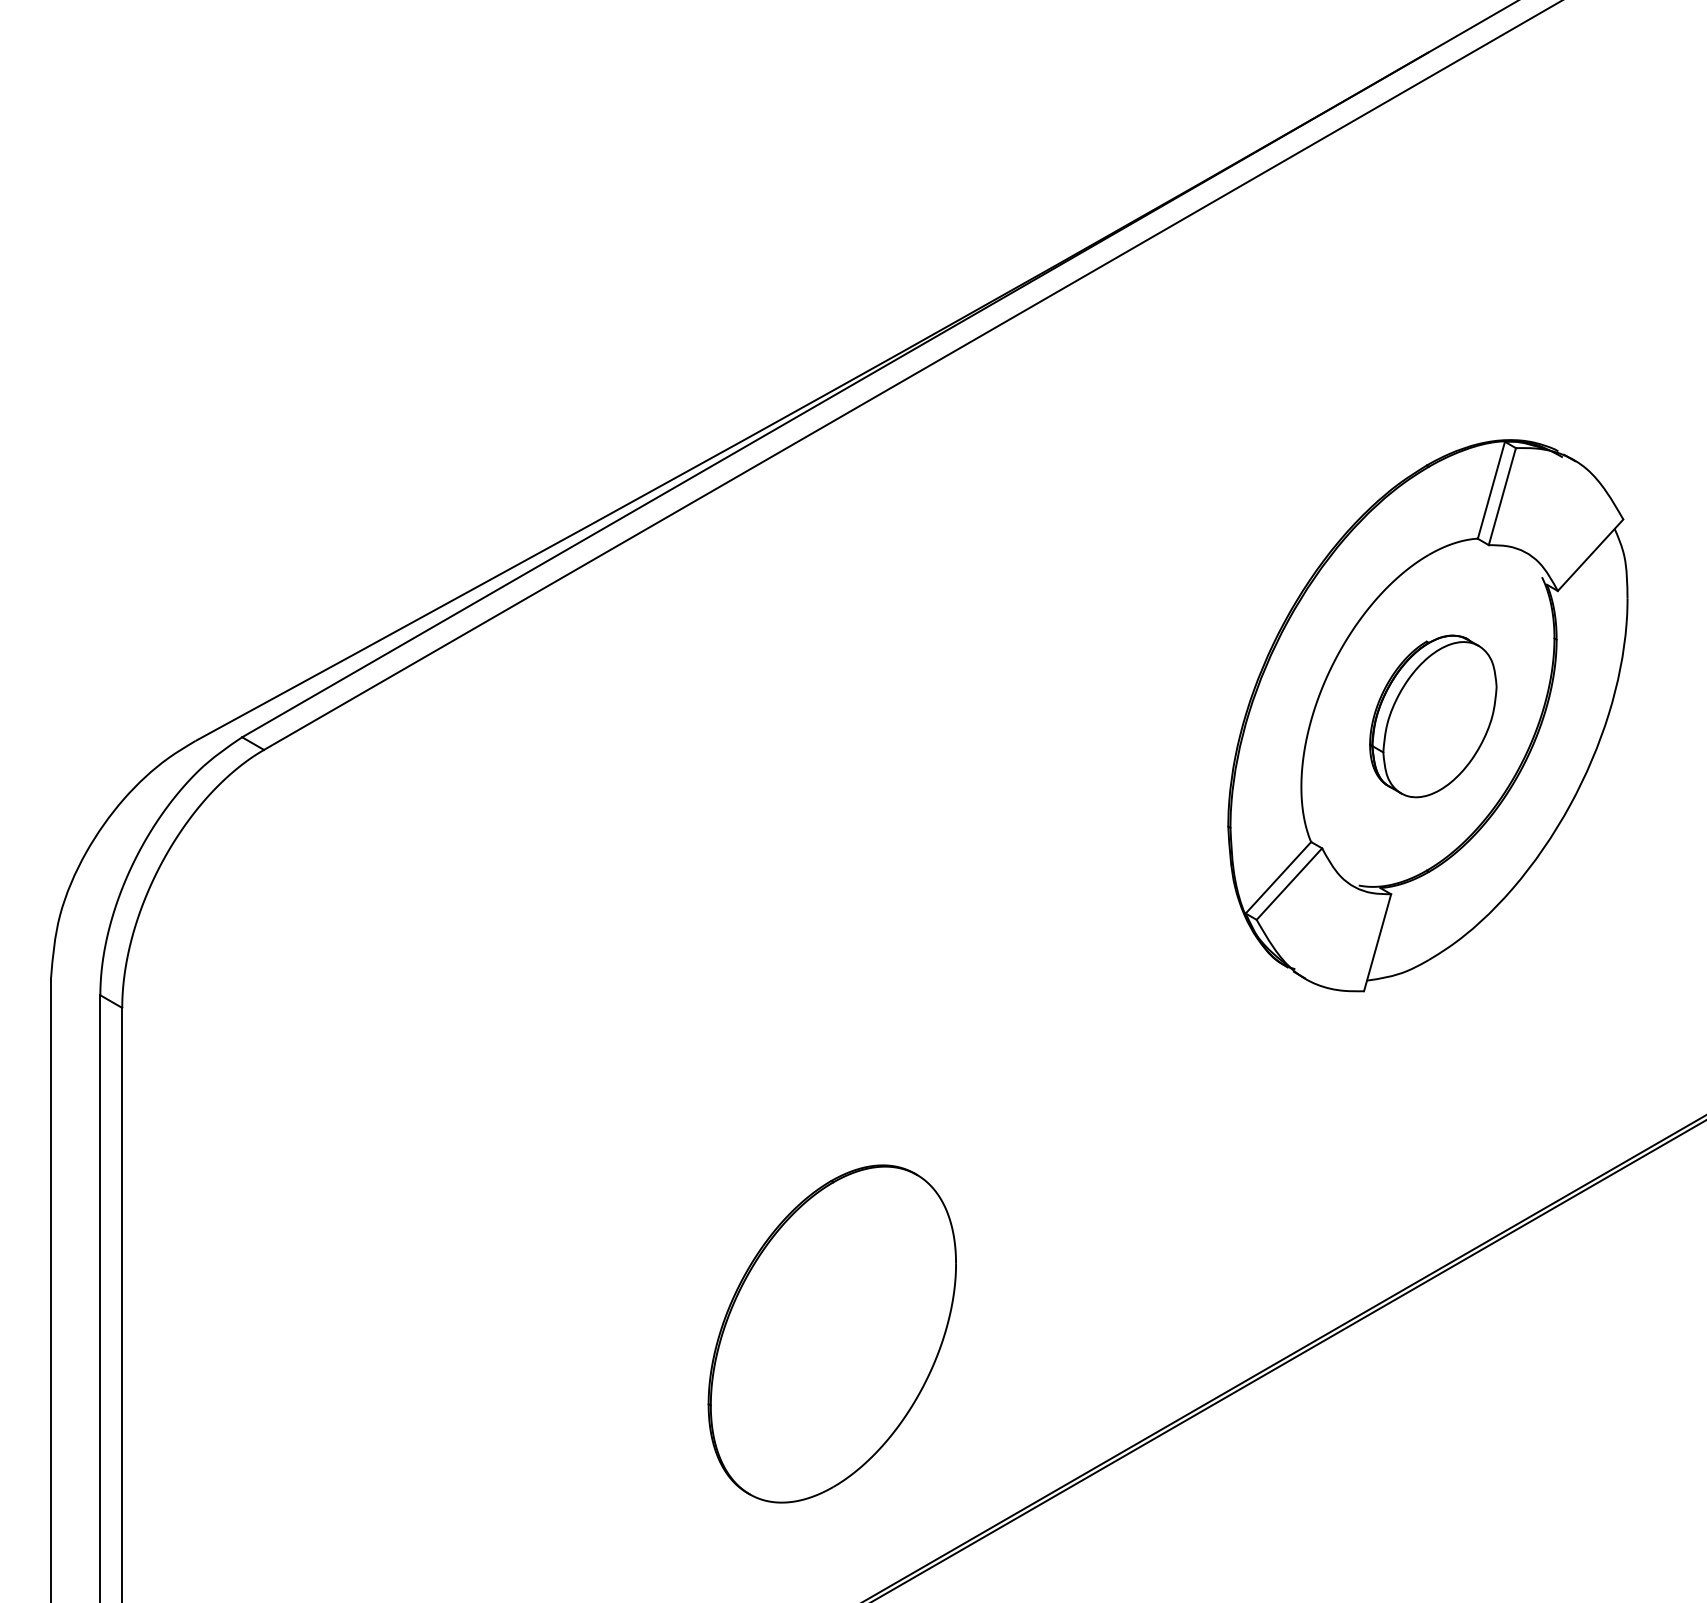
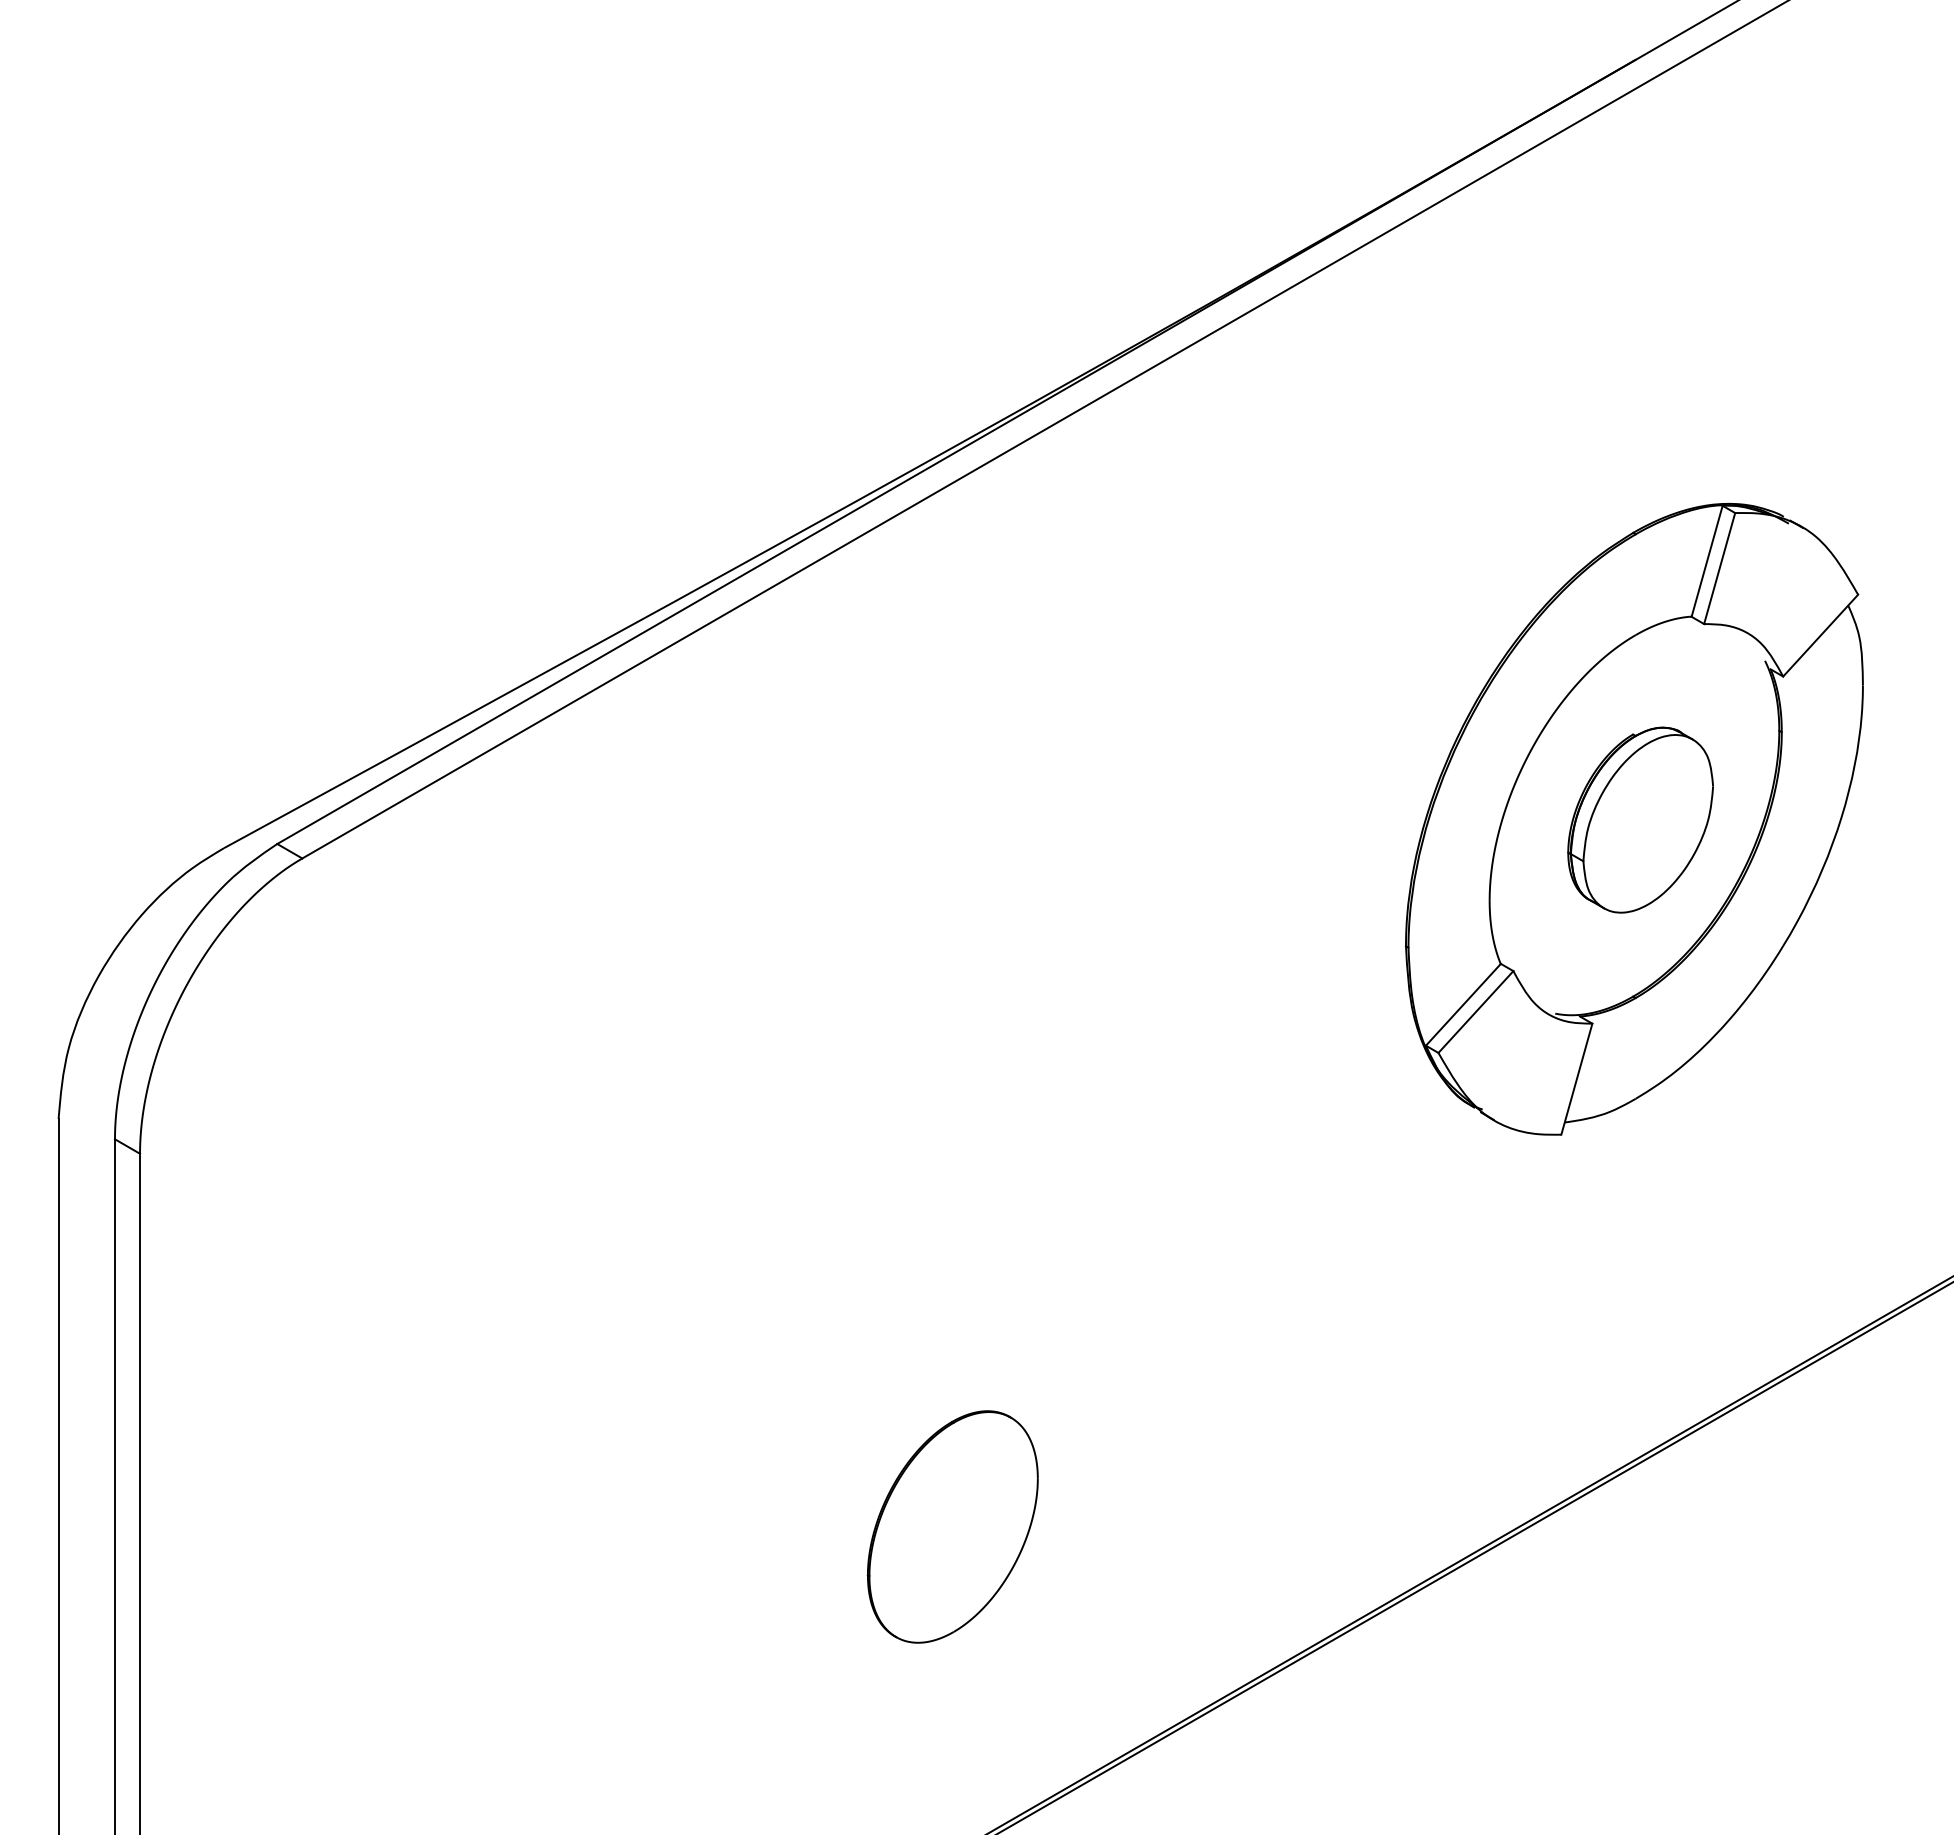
part: (832, 1333) -> (952, 1526), size x0.6

